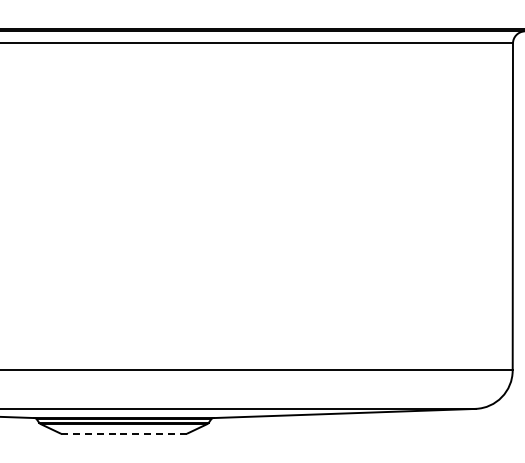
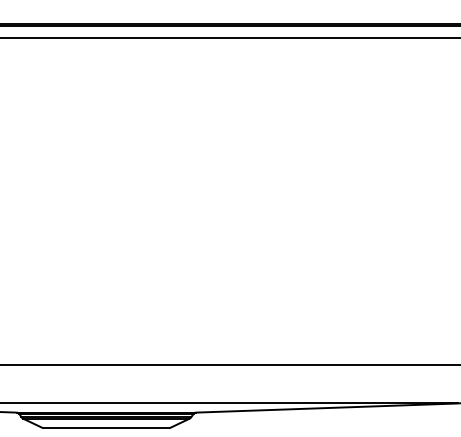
line: (124, 433) -> (106, 428), dashed -> solid

